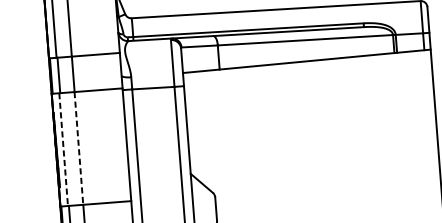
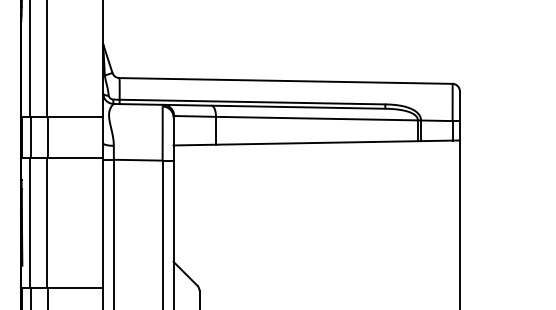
line: (78, 149) -> (47, 223), dashed -> solid
line: (63, 150) -> (29, 223), dashed -> solid

